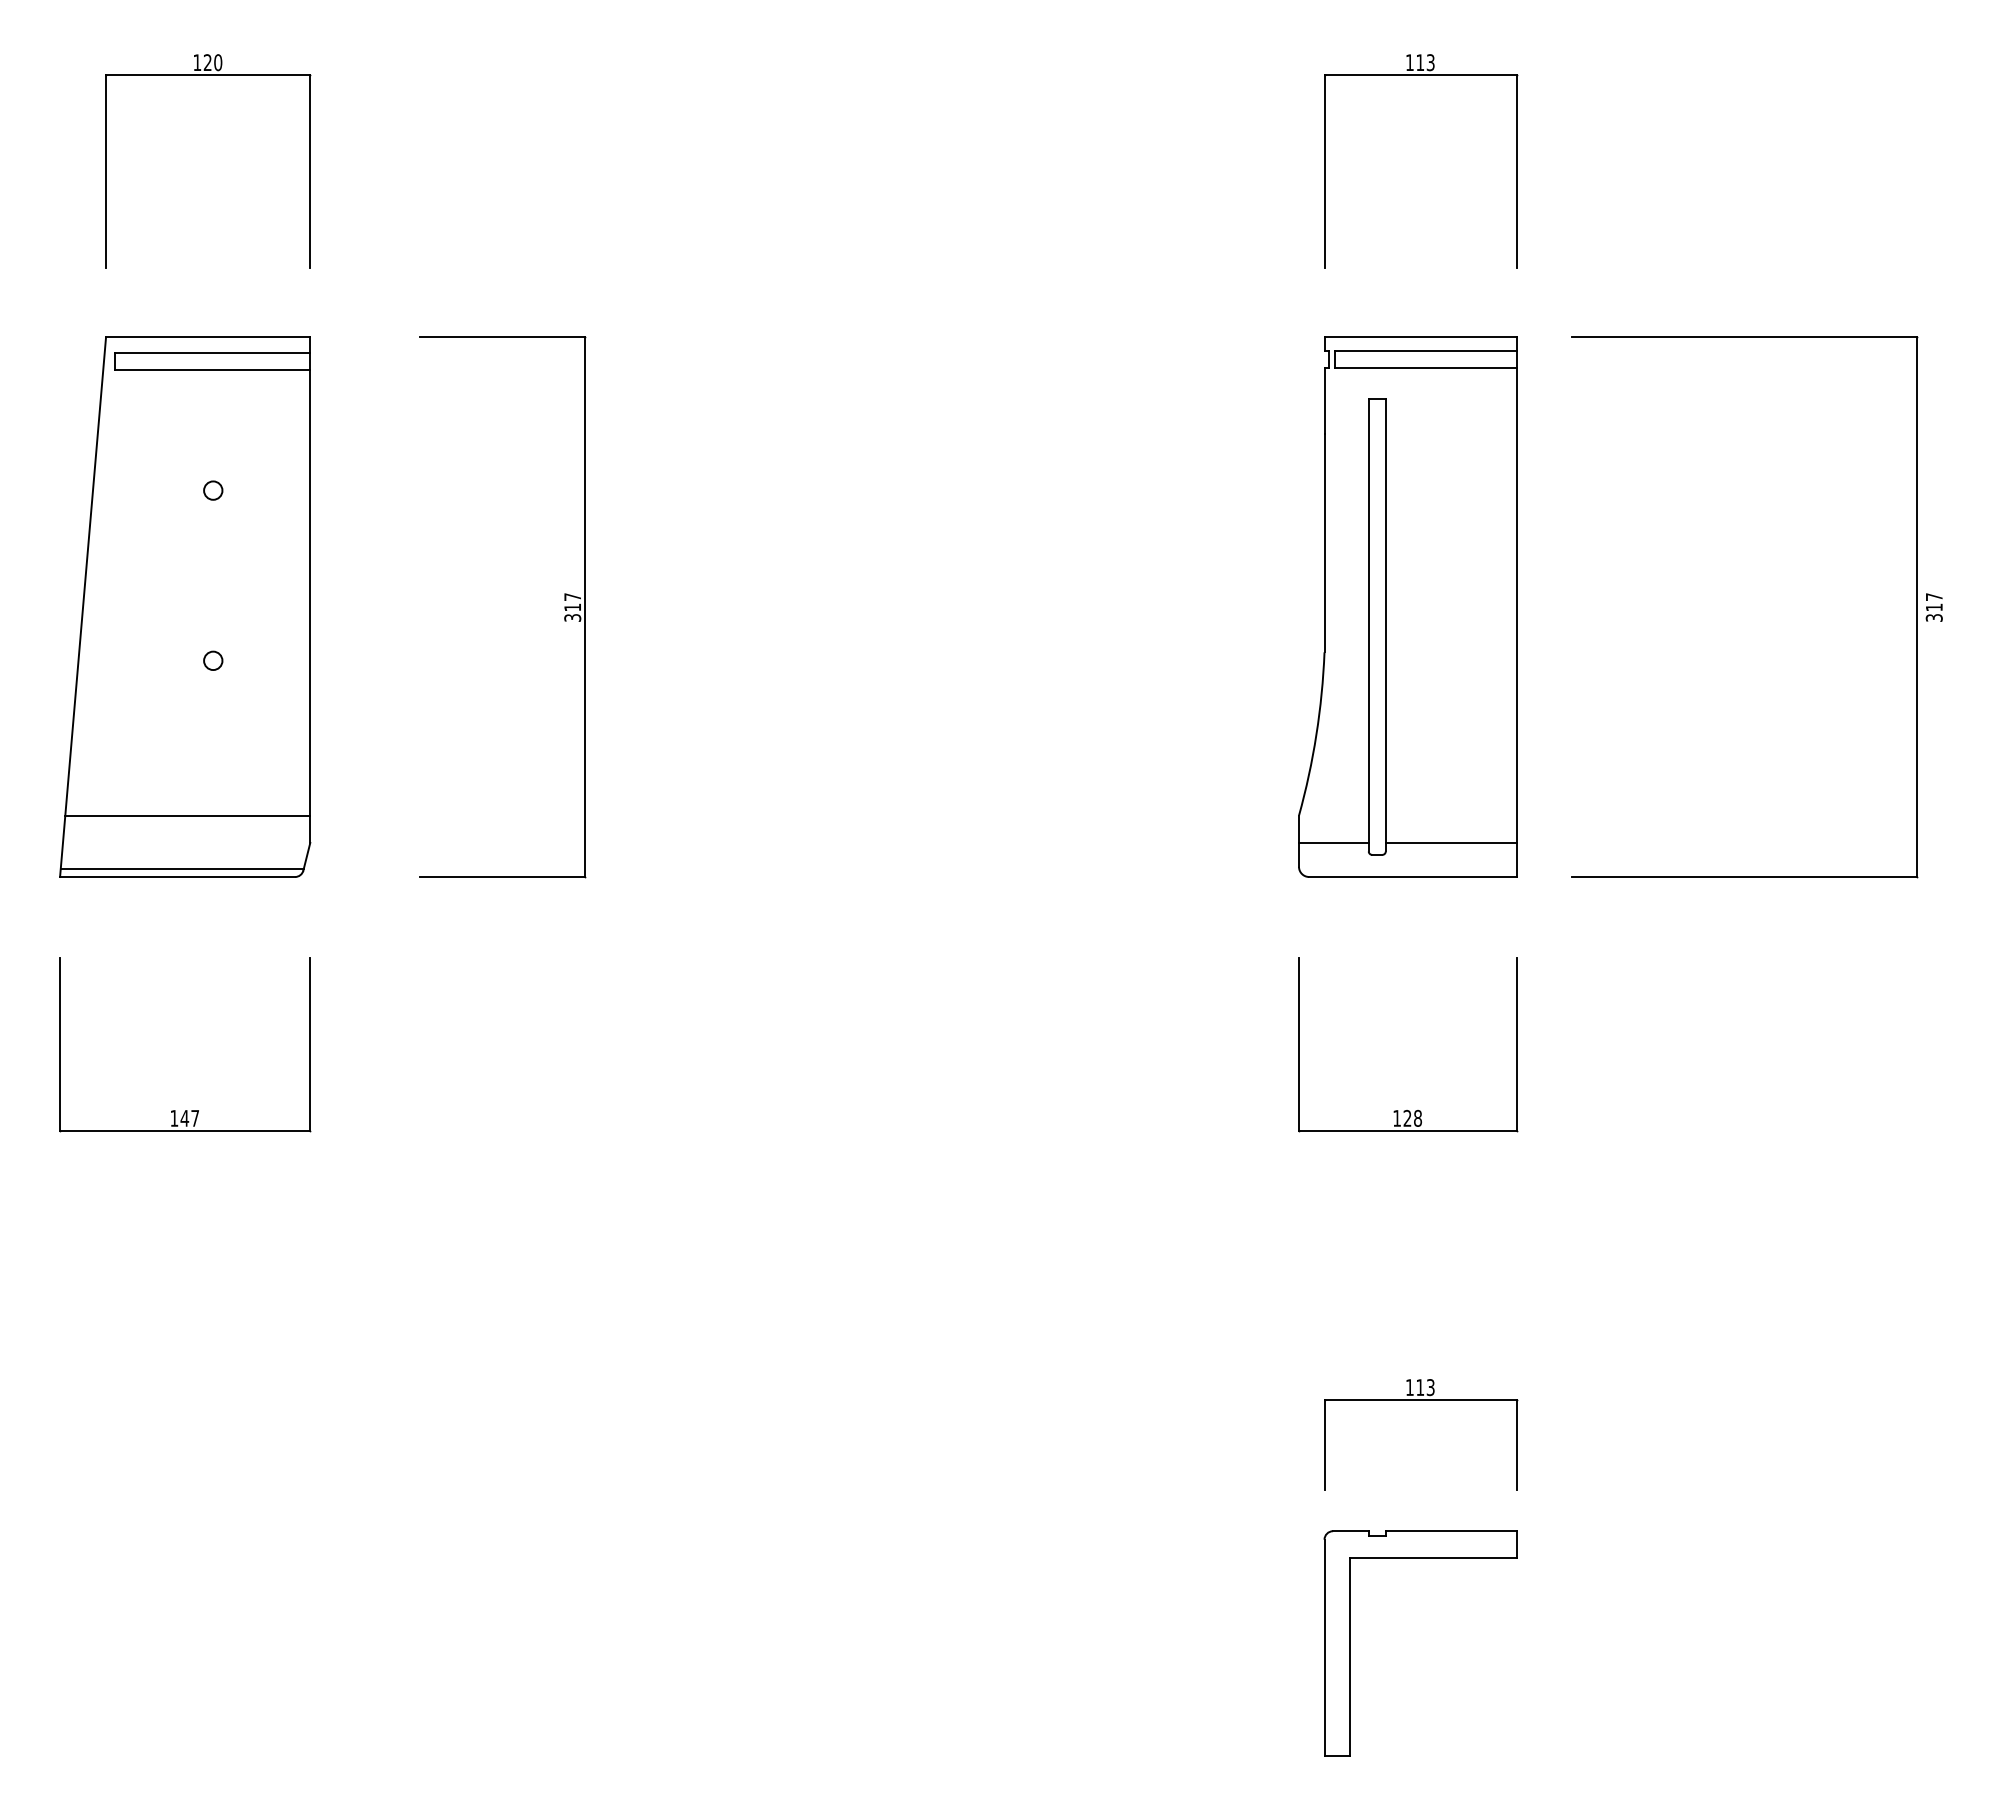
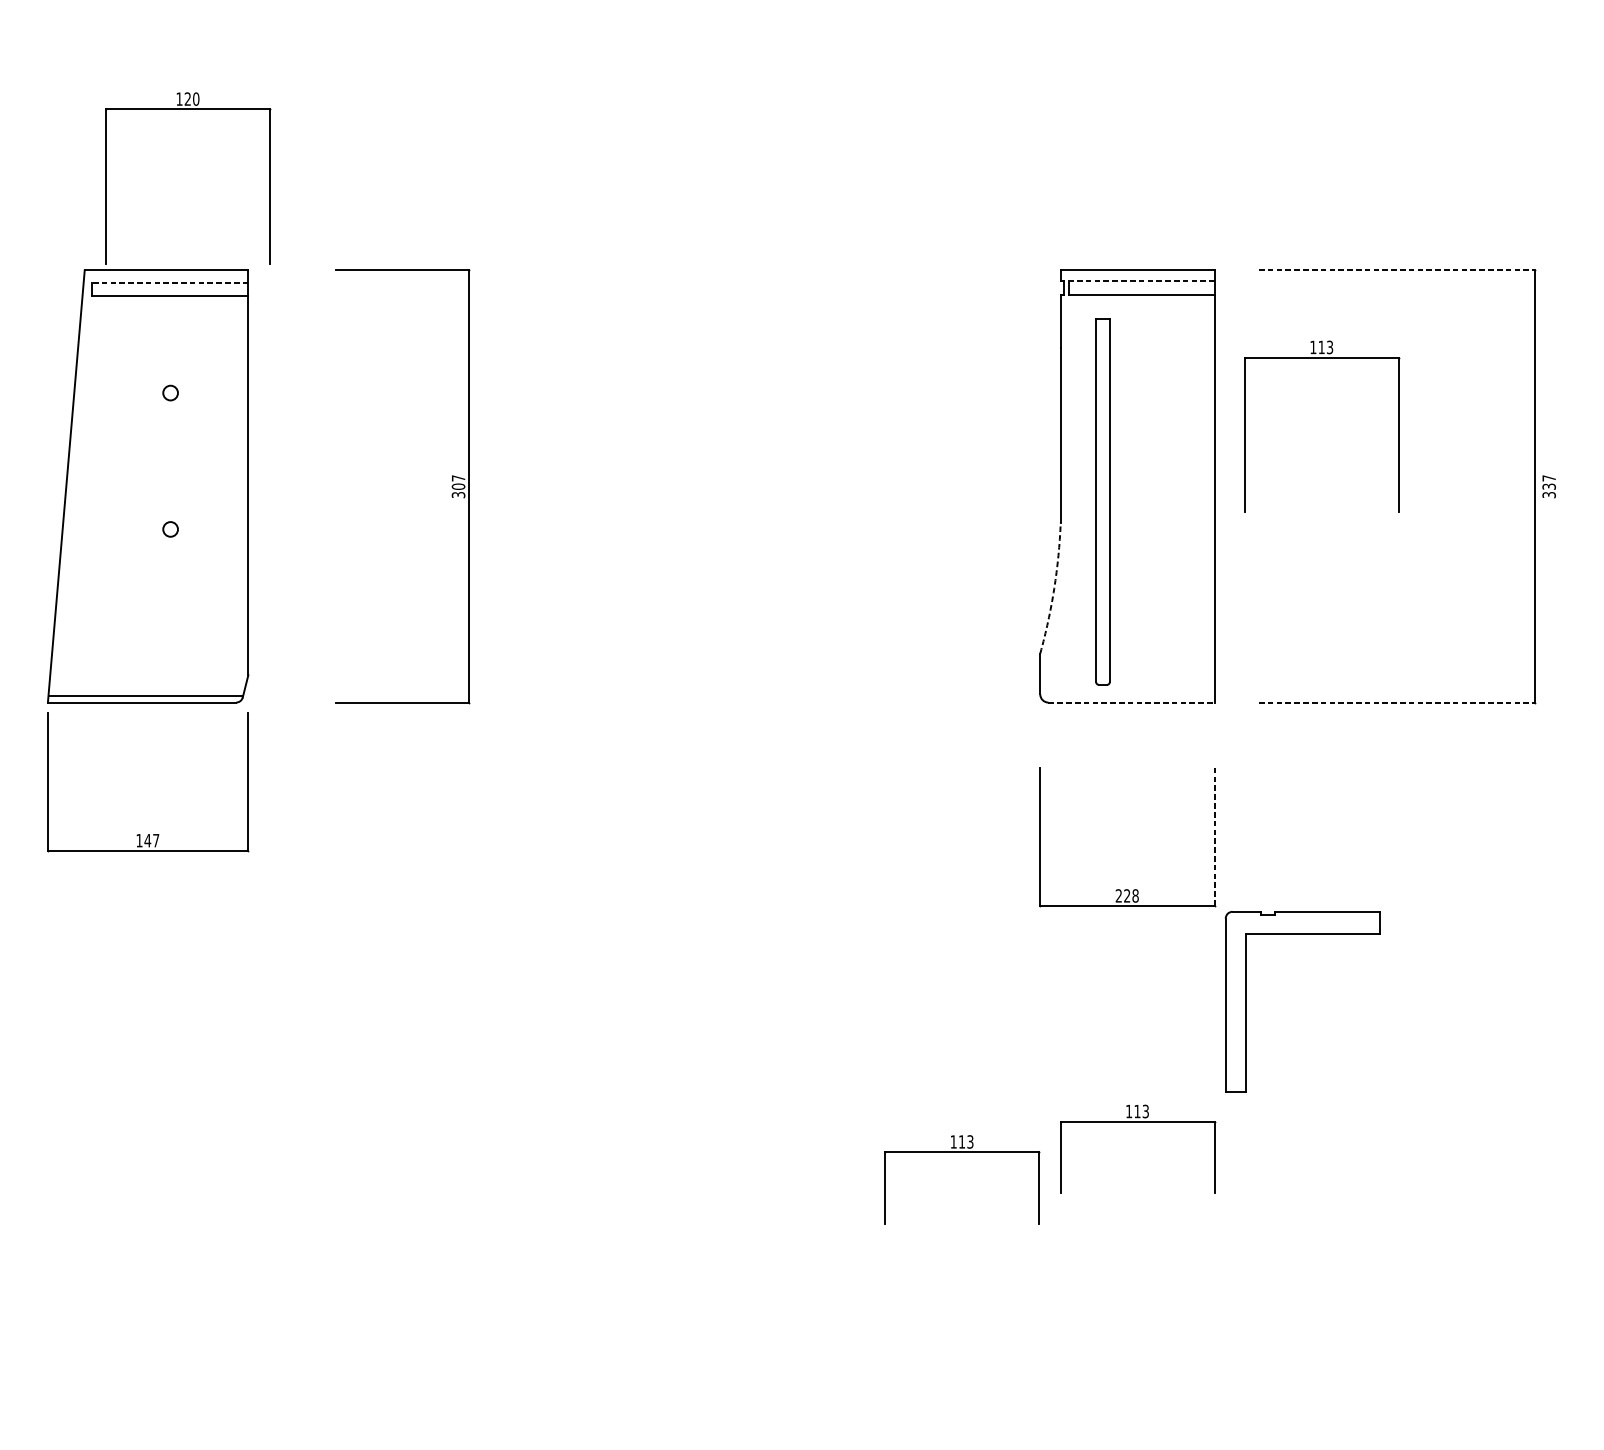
part: (208, 75) -> (188, 109), moved
part: (1421, 75) -> (1322, 357), moved
line: (1744, 337) -> (1397, 270), solid -> dashed
line: (1425, 351) -> (1141, 281), solid -> dashed
line: (212, 352) -> (170, 282), solid -> dashed
text: (572, 607) -> (458, 486), 317 -> 307
text: (1933, 607) -> (1548, 486), 317 -> 337
arc: (1316, 734) -> (1054, 588), solid -> dashed
line: (187, 815) -> (149, 653), removed
line: (1333, 842) -> (1067, 674), removed
line: (1450, 842) -> (1161, 674), removed
line: (1413, 877) -> (1132, 702), solid -> dashed
line: (1744, 877) -> (1397, 702), solid -> dashed
line: (1516, 1045) -> (1214, 837), solid -> dashed
part: (185, 1110) -> (148, 834), moved
text: (1396, 1117) -> (1118, 895), 128 -> 228
part: (1202, 1438) -> (963, 1152), added
part: (1350, 1643) -> (1246, 1001), moved

